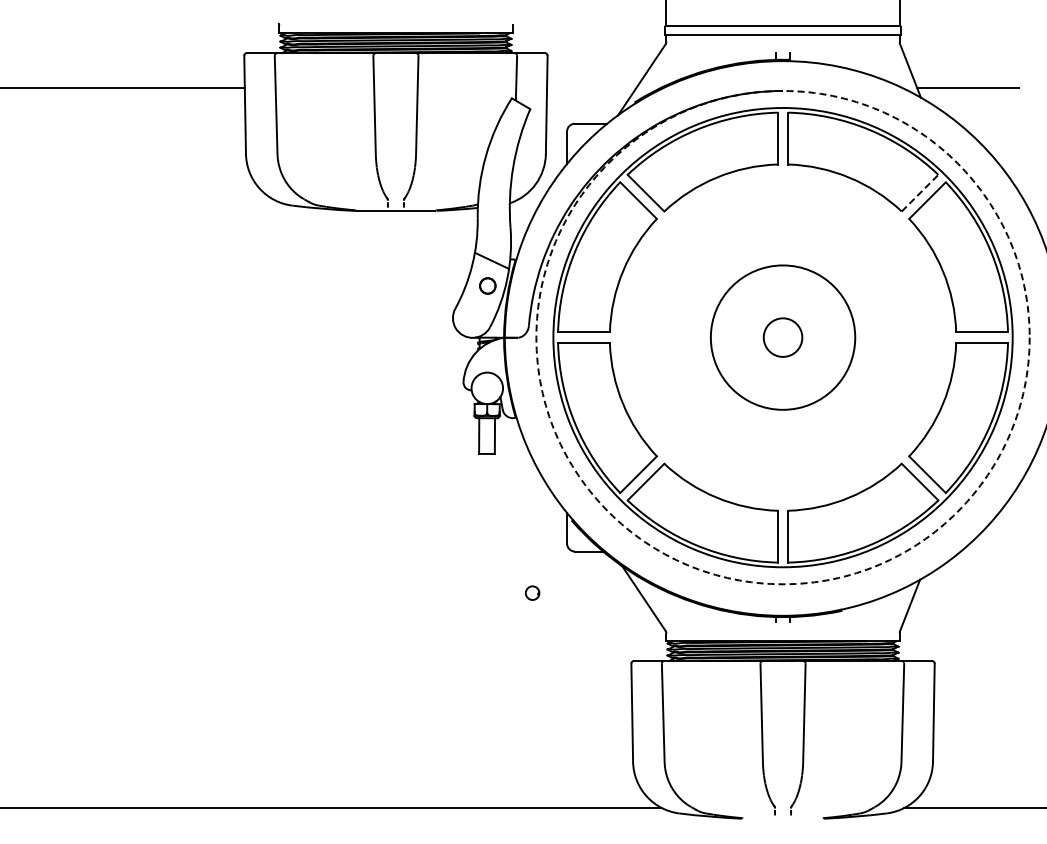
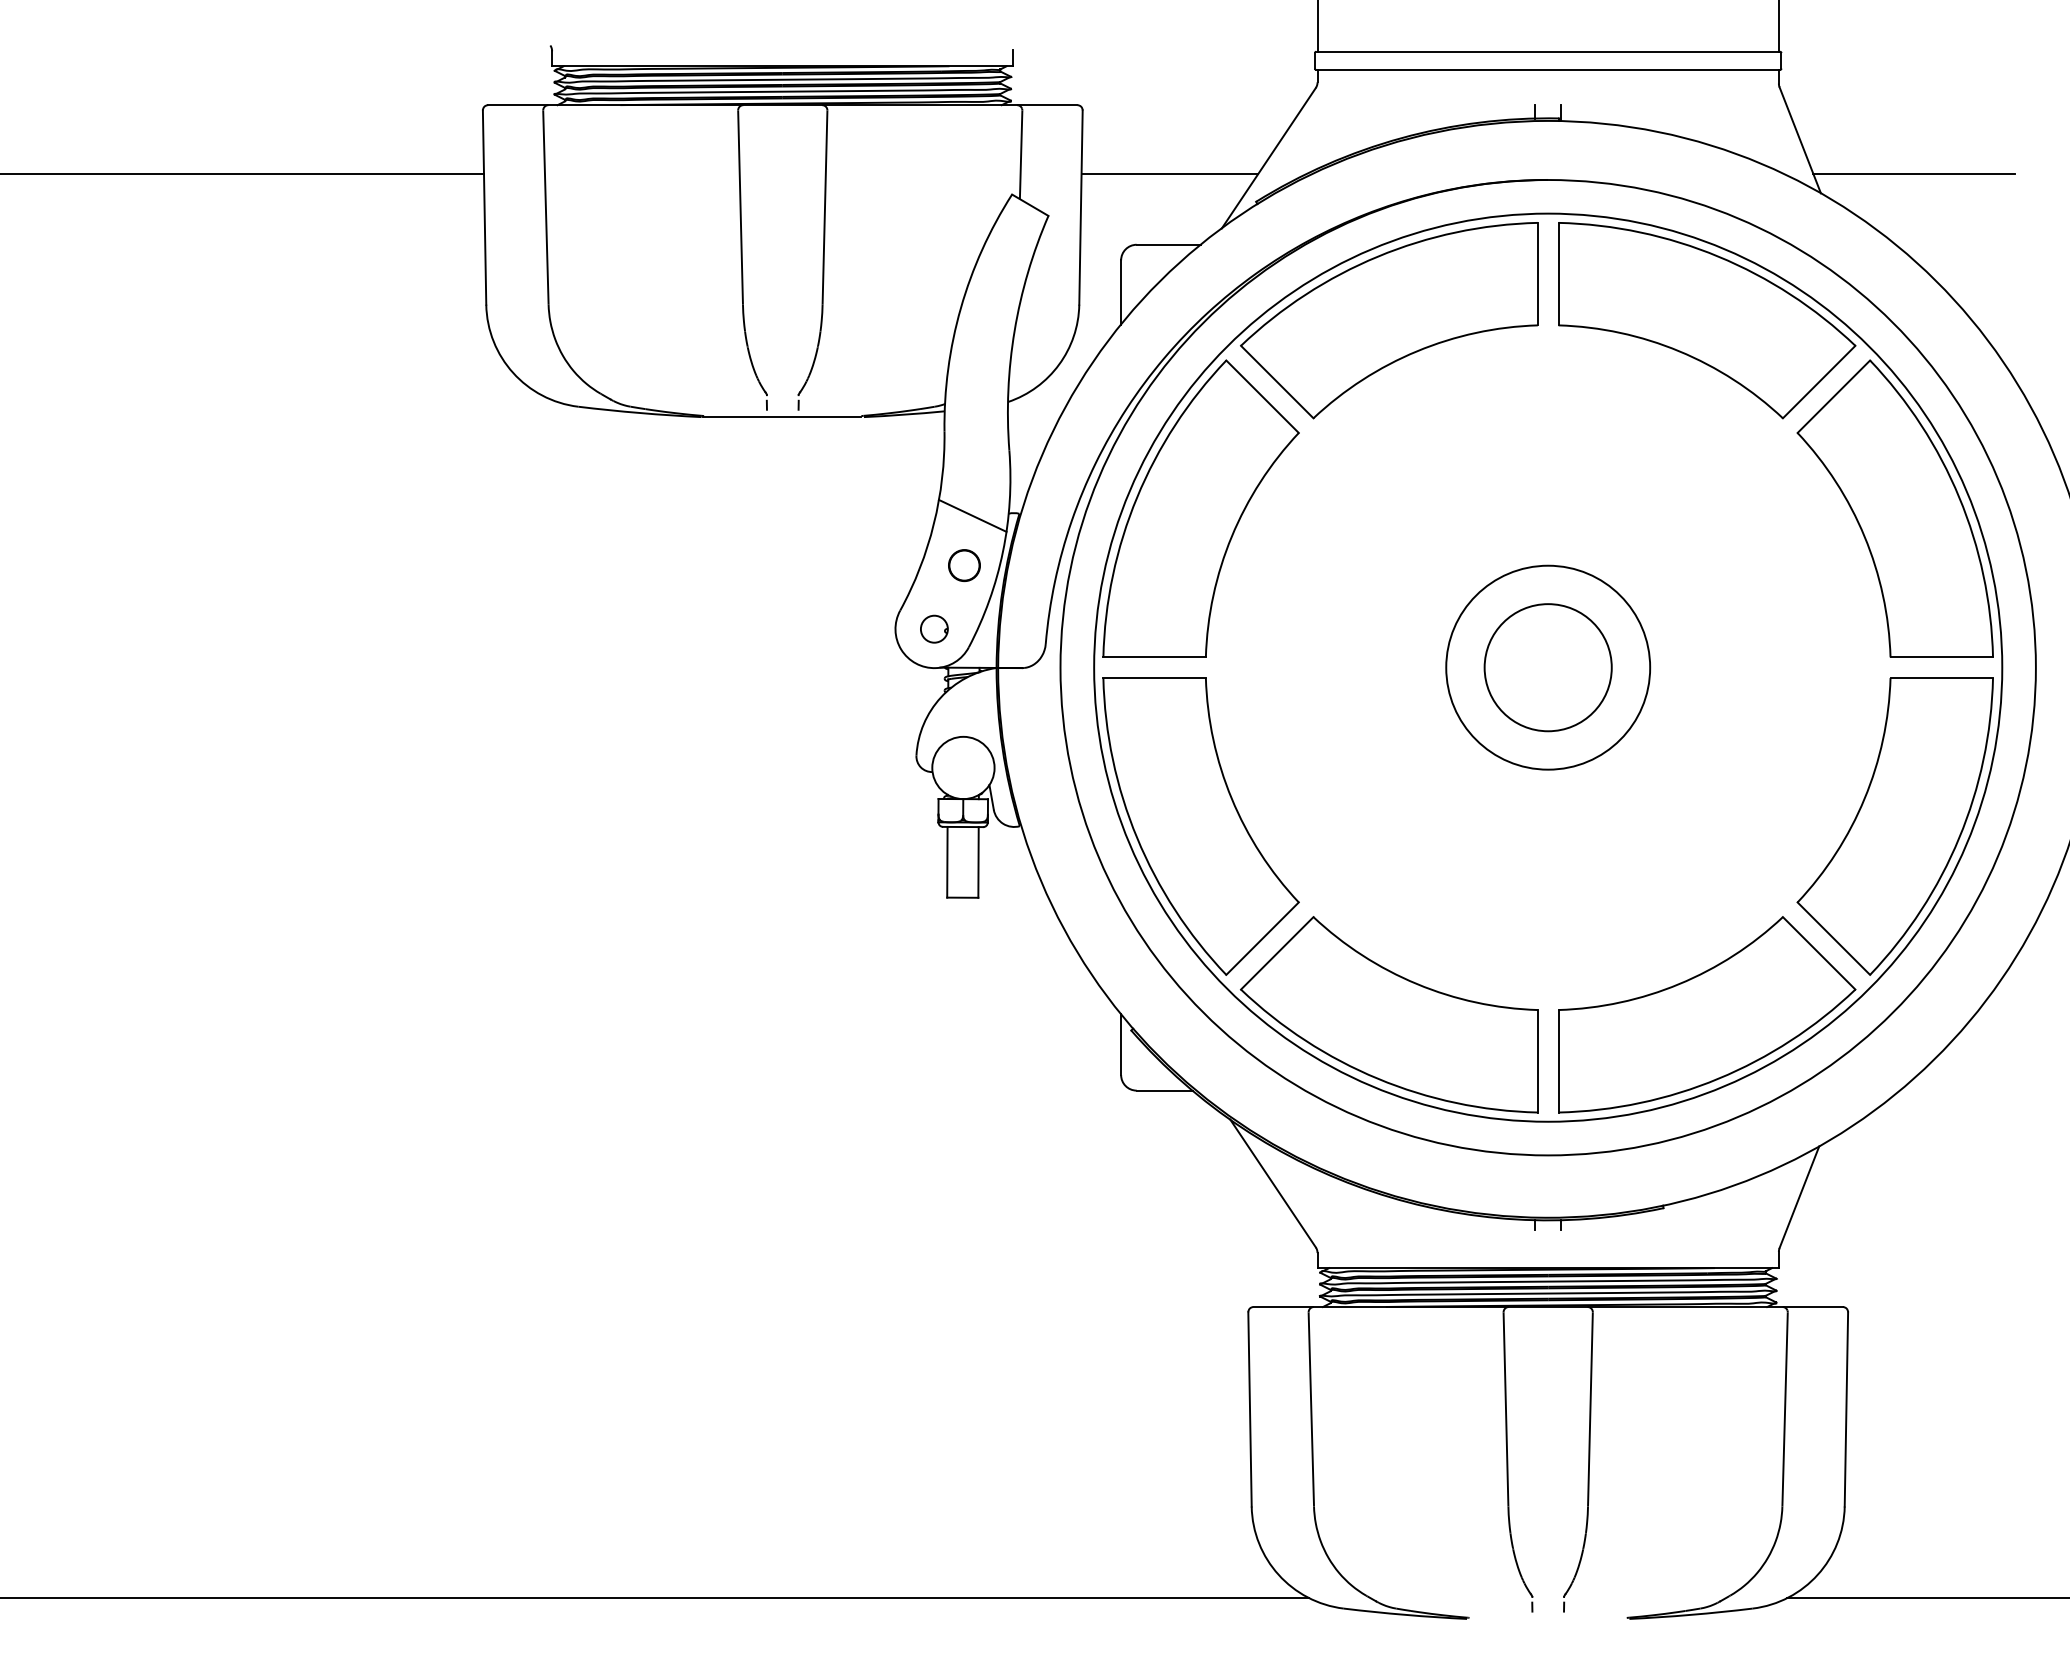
line: (591, 88) -> (1169, 175), added
line: (920, 193) -> (1819, 382), dashed -> solid
circle: (782, 337) -> (1547, 667), dashed -> solid
circle: (782, 337) -> (1547, 667), size x0.71
circle: (782, 337) -> (1547, 667), size x1.67
part: (532, 592) -> (934, 627), moved

